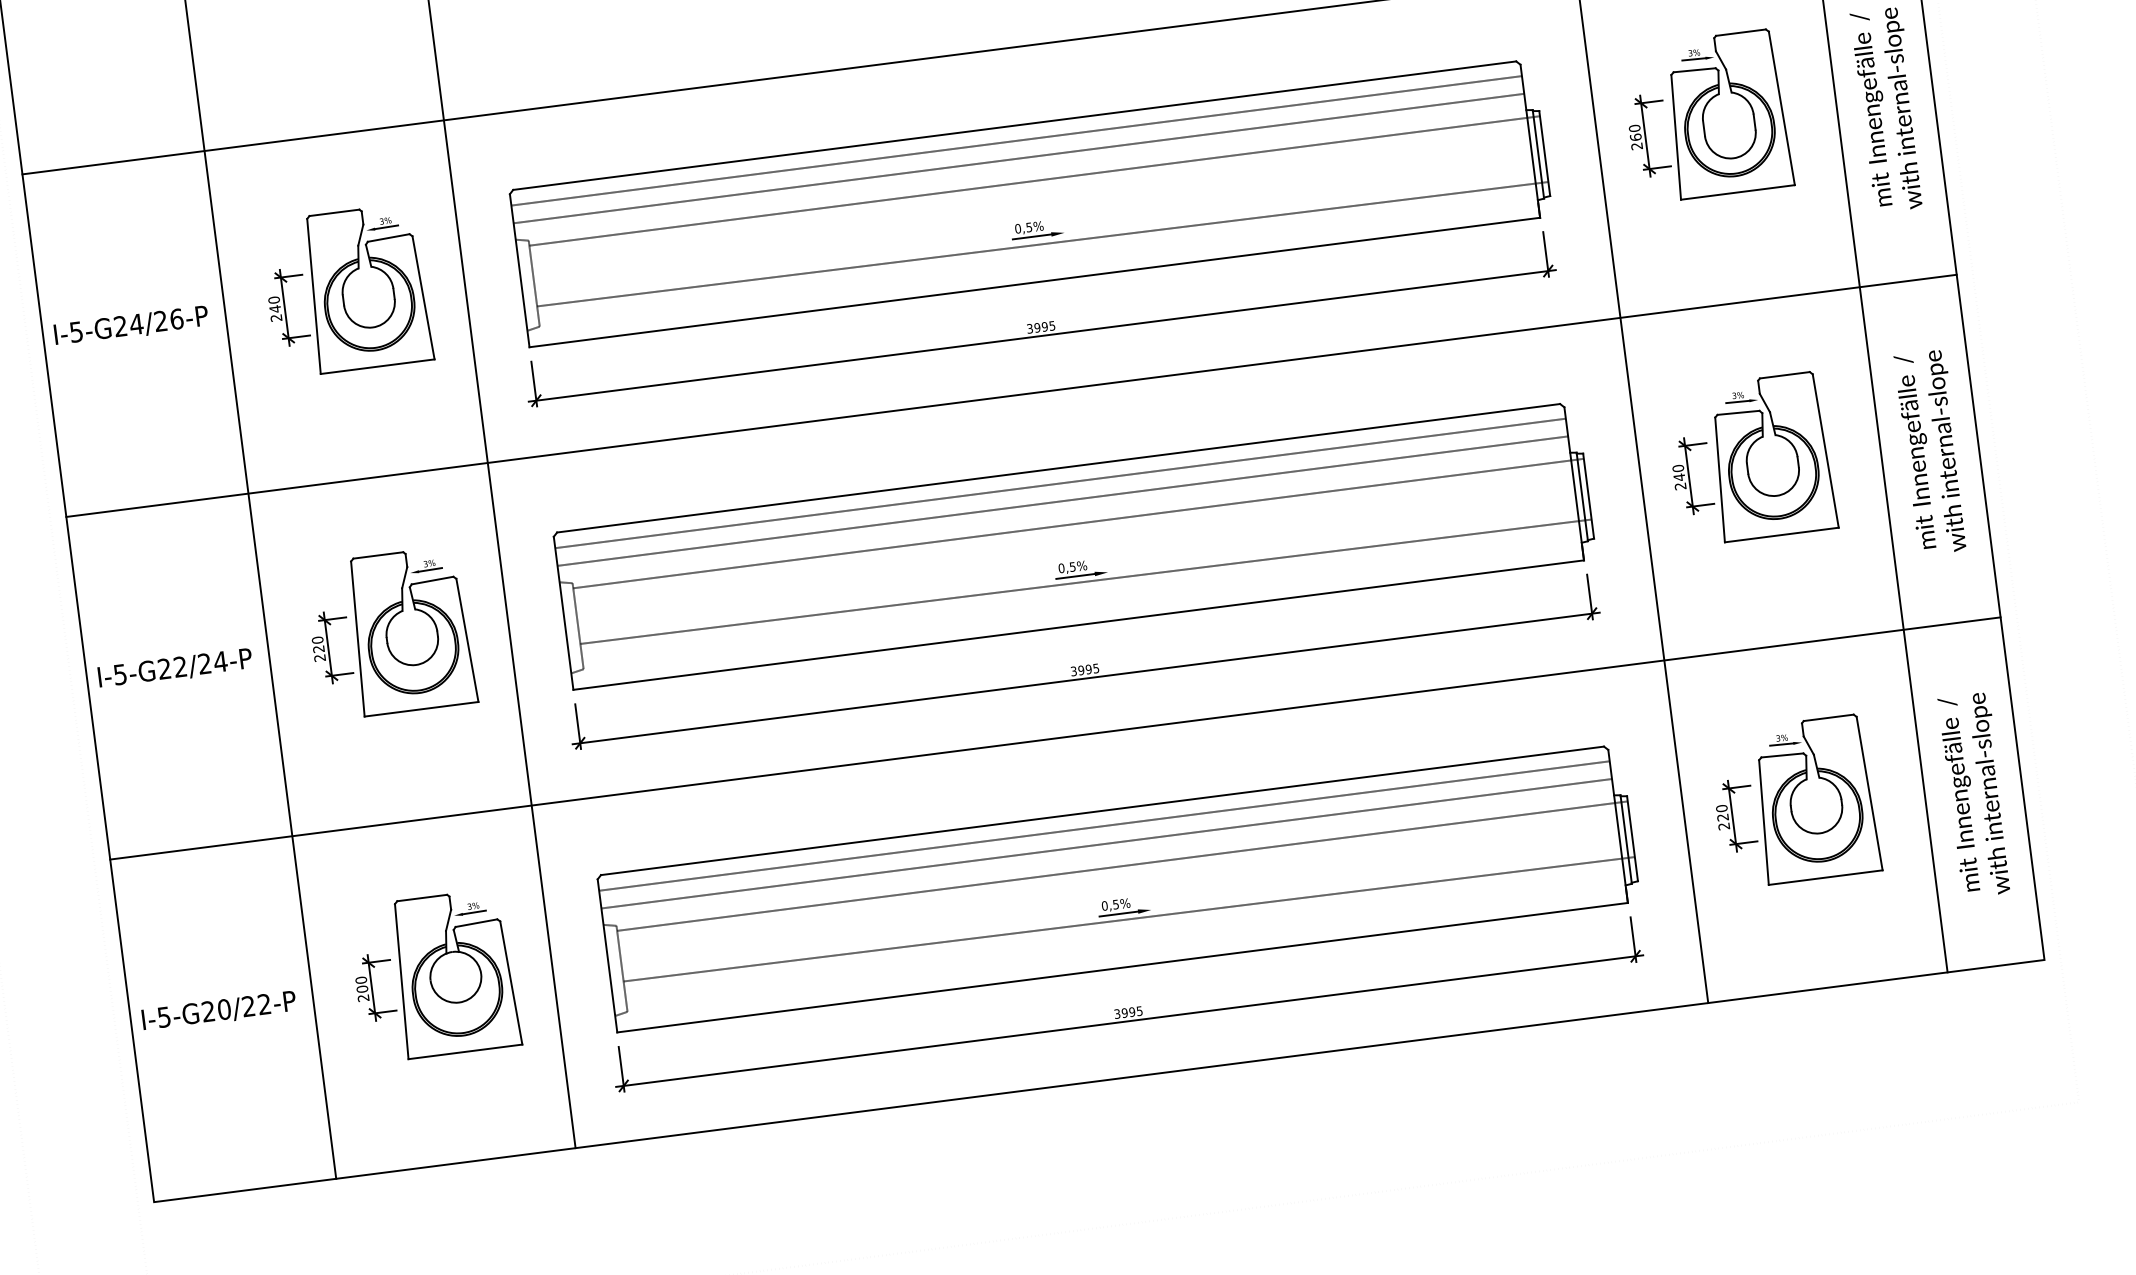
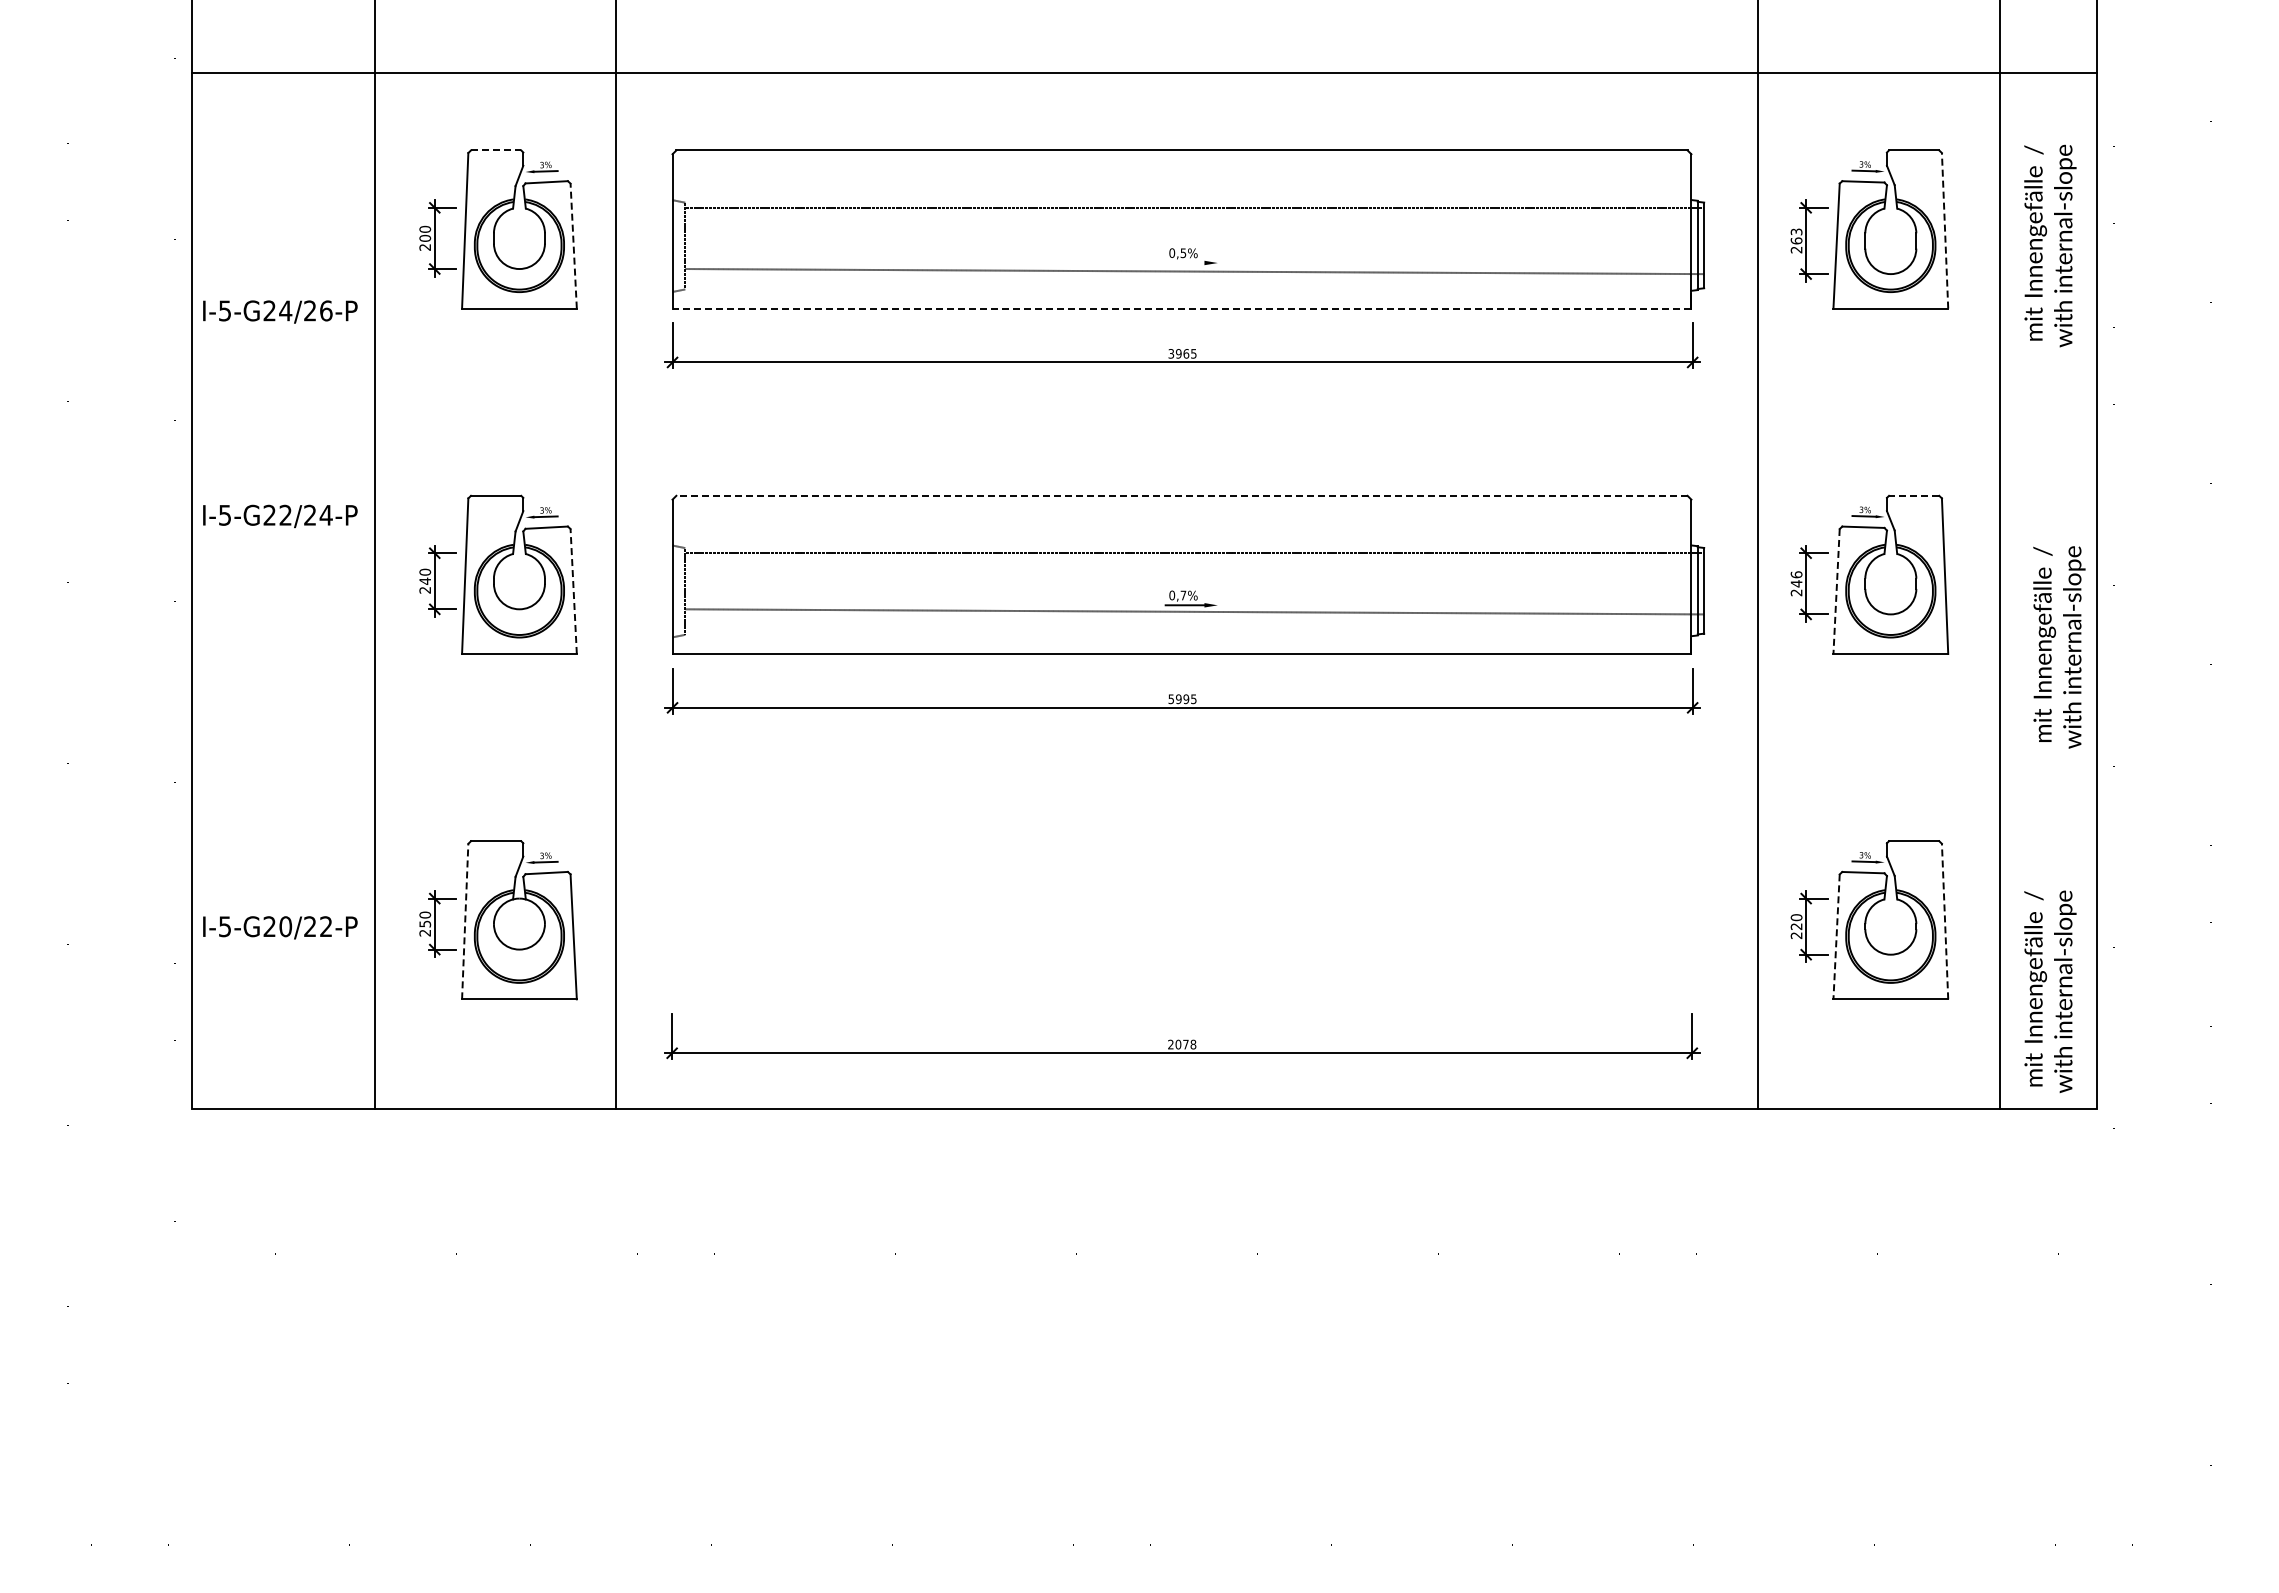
line: (1782, 108) -> (1945, 230), solid -> dashed
text: (1634, 127) -> (1796, 231), 260 -> 263
line: (1016, 140) -> (1181, 165), removed
line: (1018, 158) -> (1181, 183), removed
line: (334, 212) -> (496, 150), solid -> dashed
line: (1031, 236) -> (1184, 262), removed
line: (1034, 282) -> (1181, 308), solid -> dashed
line: (423, 298) -> (573, 246), solid -> dashed
text: (275, 309) -> (425, 238), 240 -> 200
text: (131, 325) -> (280, 311), moved
text: (1045, 326) -> (1186, 353), 3995 -> 3965
line: (1784, 374) -> (1913, 495), solid -> dashed
line: (1011, 396) -> (1144, 418), removed
text: (1932, 452) -> (2059, 647), moved
line: (1058, 468) -> (1181, 495), solid -> dashed
text: (1678, 468) -> (1796, 574), 240 -> 246
line: (1719, 479) -> (1836, 591), solid -> dashed
line: (1060, 483) -> (1181, 511), removed
line: (1062, 500) -> (1181, 528), removed
text: (1072, 566) -> (1183, 595), 0,5% -> 0,7%
line: (467, 640) -> (573, 591), solid -> dashed
text: (318, 648) -> (424, 580), 220 -> 240
text: (175, 668) -> (280, 516), moved
text: (1073, 670) -> (1171, 698), 3995 -> 5995
line: (1055, 738) -> (1144, 763), removed
line: (1870, 793) -> (1945, 921), solid -> dashed
text: (1976, 795) -> (2050, 991), moved
line: (1763, 822) -> (1836, 936), solid -> dashed
part: (1118, 887) -> (1188, 919), removed
line: (402, 981) -> (465, 921), solid -> dashed
text: (362, 988) -> (425, 923), 200 -> 250
text: (1128, 1012) -> (1182, 1044), 3995 -> 2078

